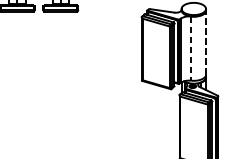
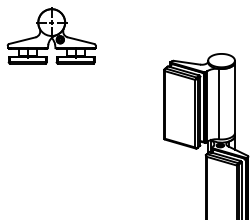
line: (206, 42) -> (235, 97), dashed -> solid
line: (191, 48) -> (218, 104), dashed -> solid

